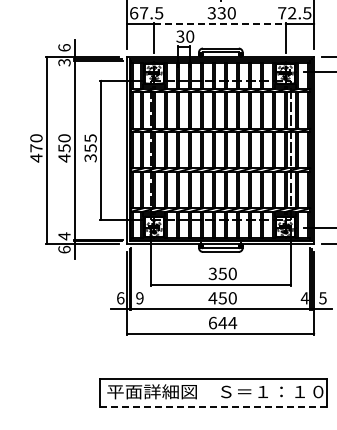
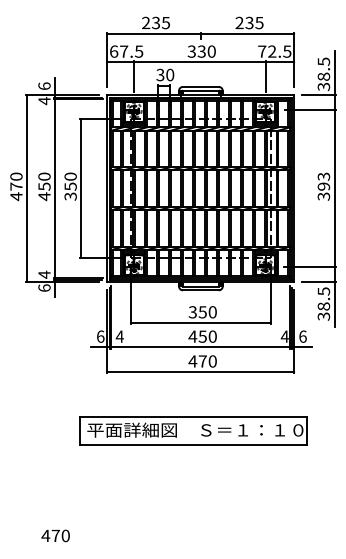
line: (219, 24) -> (199, 62), dashed -> solid
text: (64, 63) -> (44, 101), 3 -> 4
text: (90, 138) -> (70, 176), 355 -> 350
text: (139, 298) -> (119, 336), 9 -> 4
text: (322, 298) -> (302, 336), 5 -> 6
text: (222, 323) -> (202, 361), 644 -> 470
line: (213, 407) -> (193, 445), dashed -> solid

